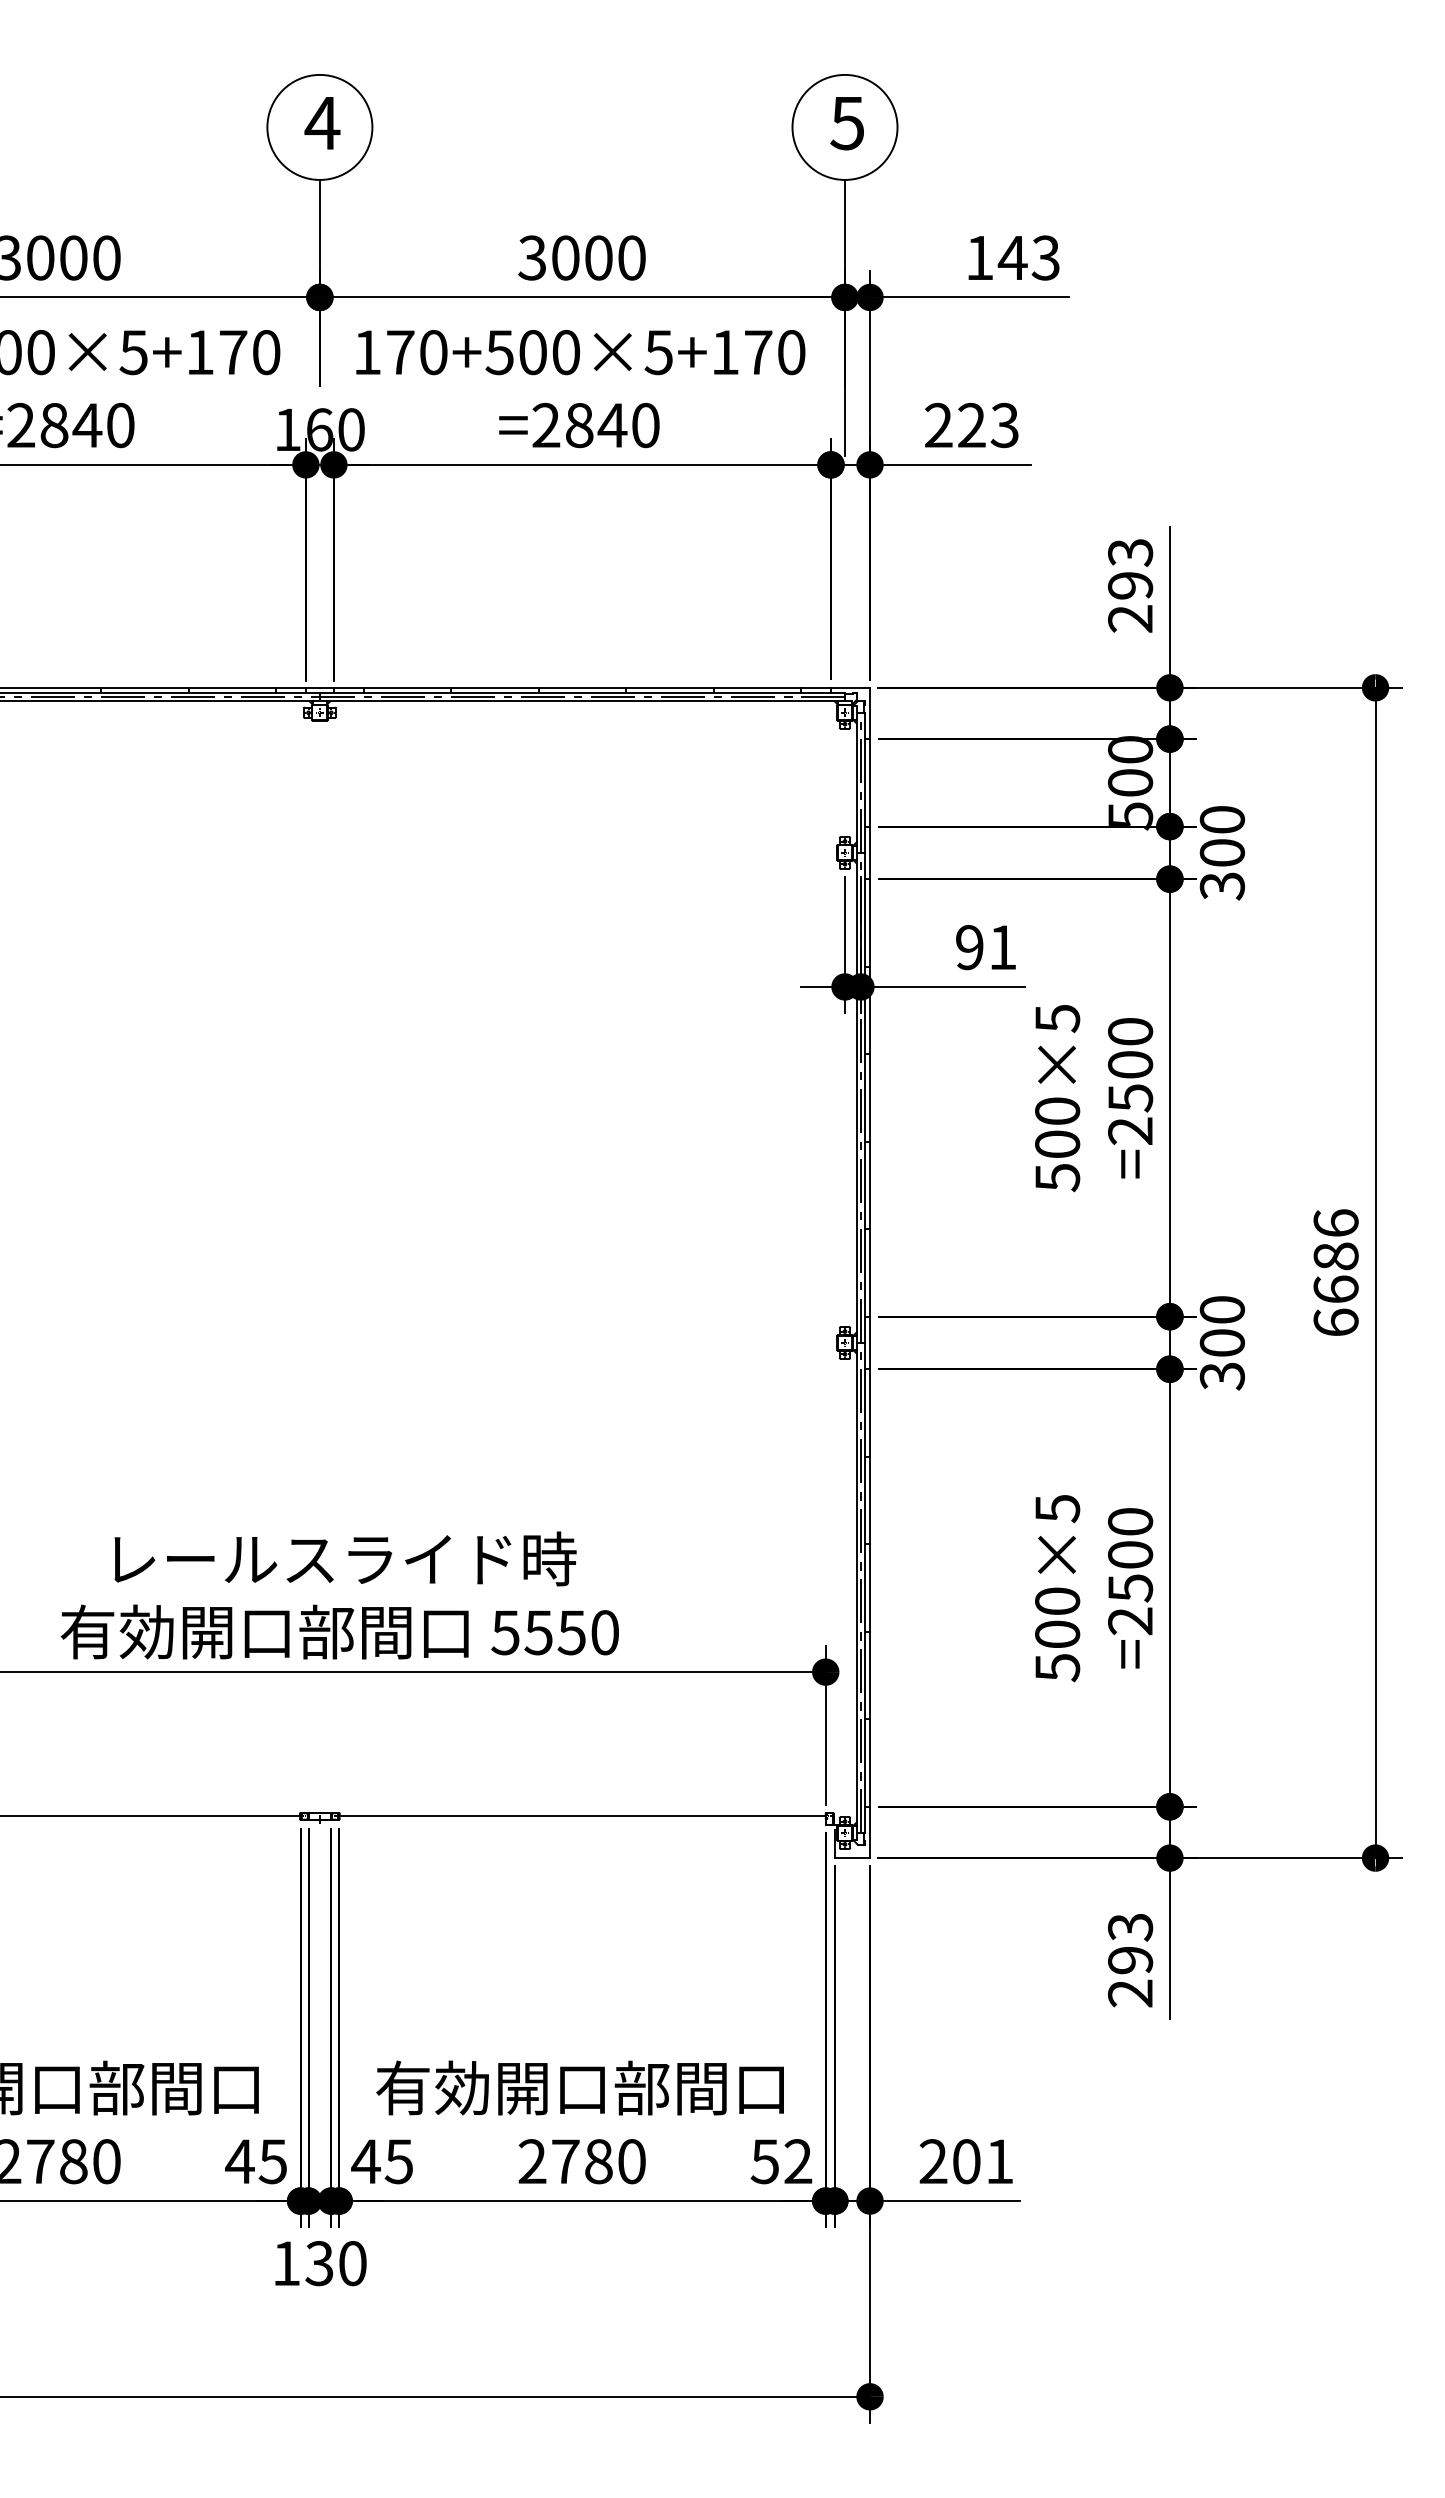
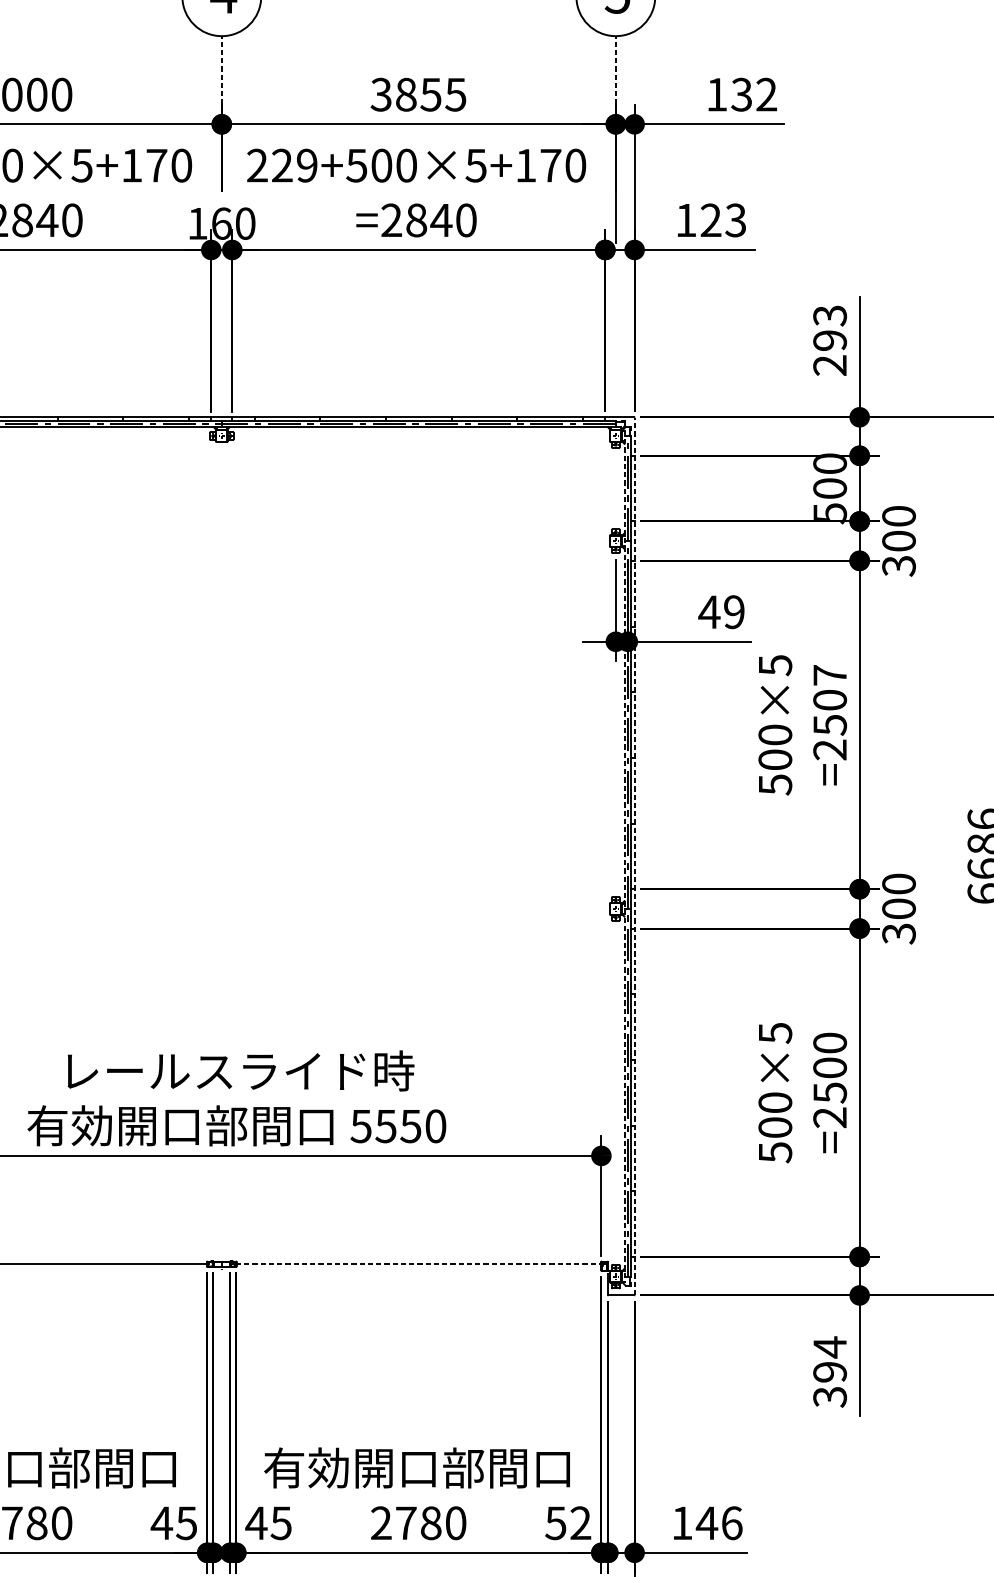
line: (319, 225) -> (221, 70), solid -> dashed
line: (845, 225) -> (616, 70), solid -> dashed
text: (598, 257) -> (430, 94), 3000 -> 3855
text: (1028, 257) -> (753, 94), 143 -> 132
text: (400, 352) -> (282, 165), 170+500×5+170 -> 229+500×5+170
text: (938, 424) -> (686, 219), 223 -> 123
text: (985, 947) -> (721, 612), 91 -> 49
text: (1130, 1031) -> (830, 675), =2500 -> =2507
line: (870, 1272) -> (634, 856), solid -> dashed
line: (856, 1273) -> (624, 856), solid -> dashed
line: (582, 1816) -> (418, 1264), solid -> dashed
text: (1130, 1959) -> (830, 1371), 293 -> 394
text: (966, 2161) -> (707, 1523), 201 -> 146

